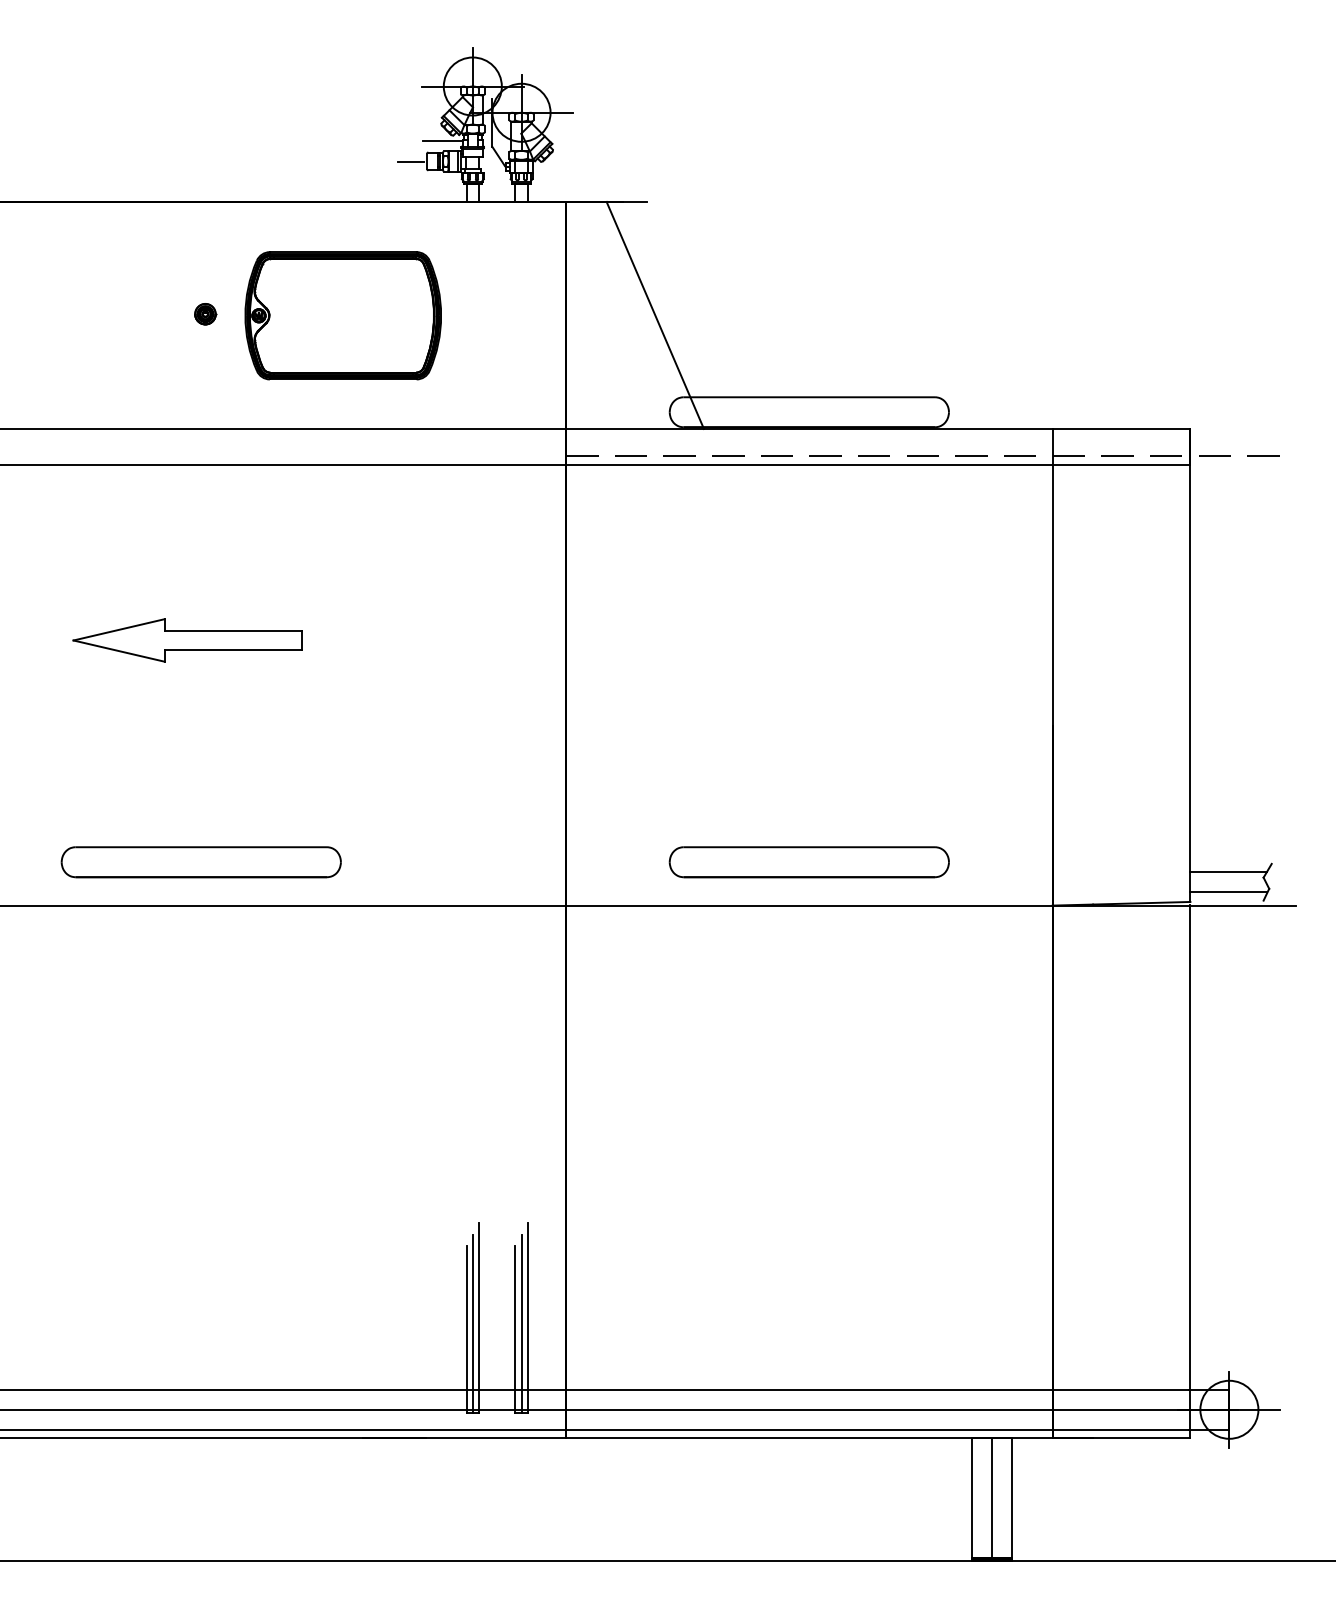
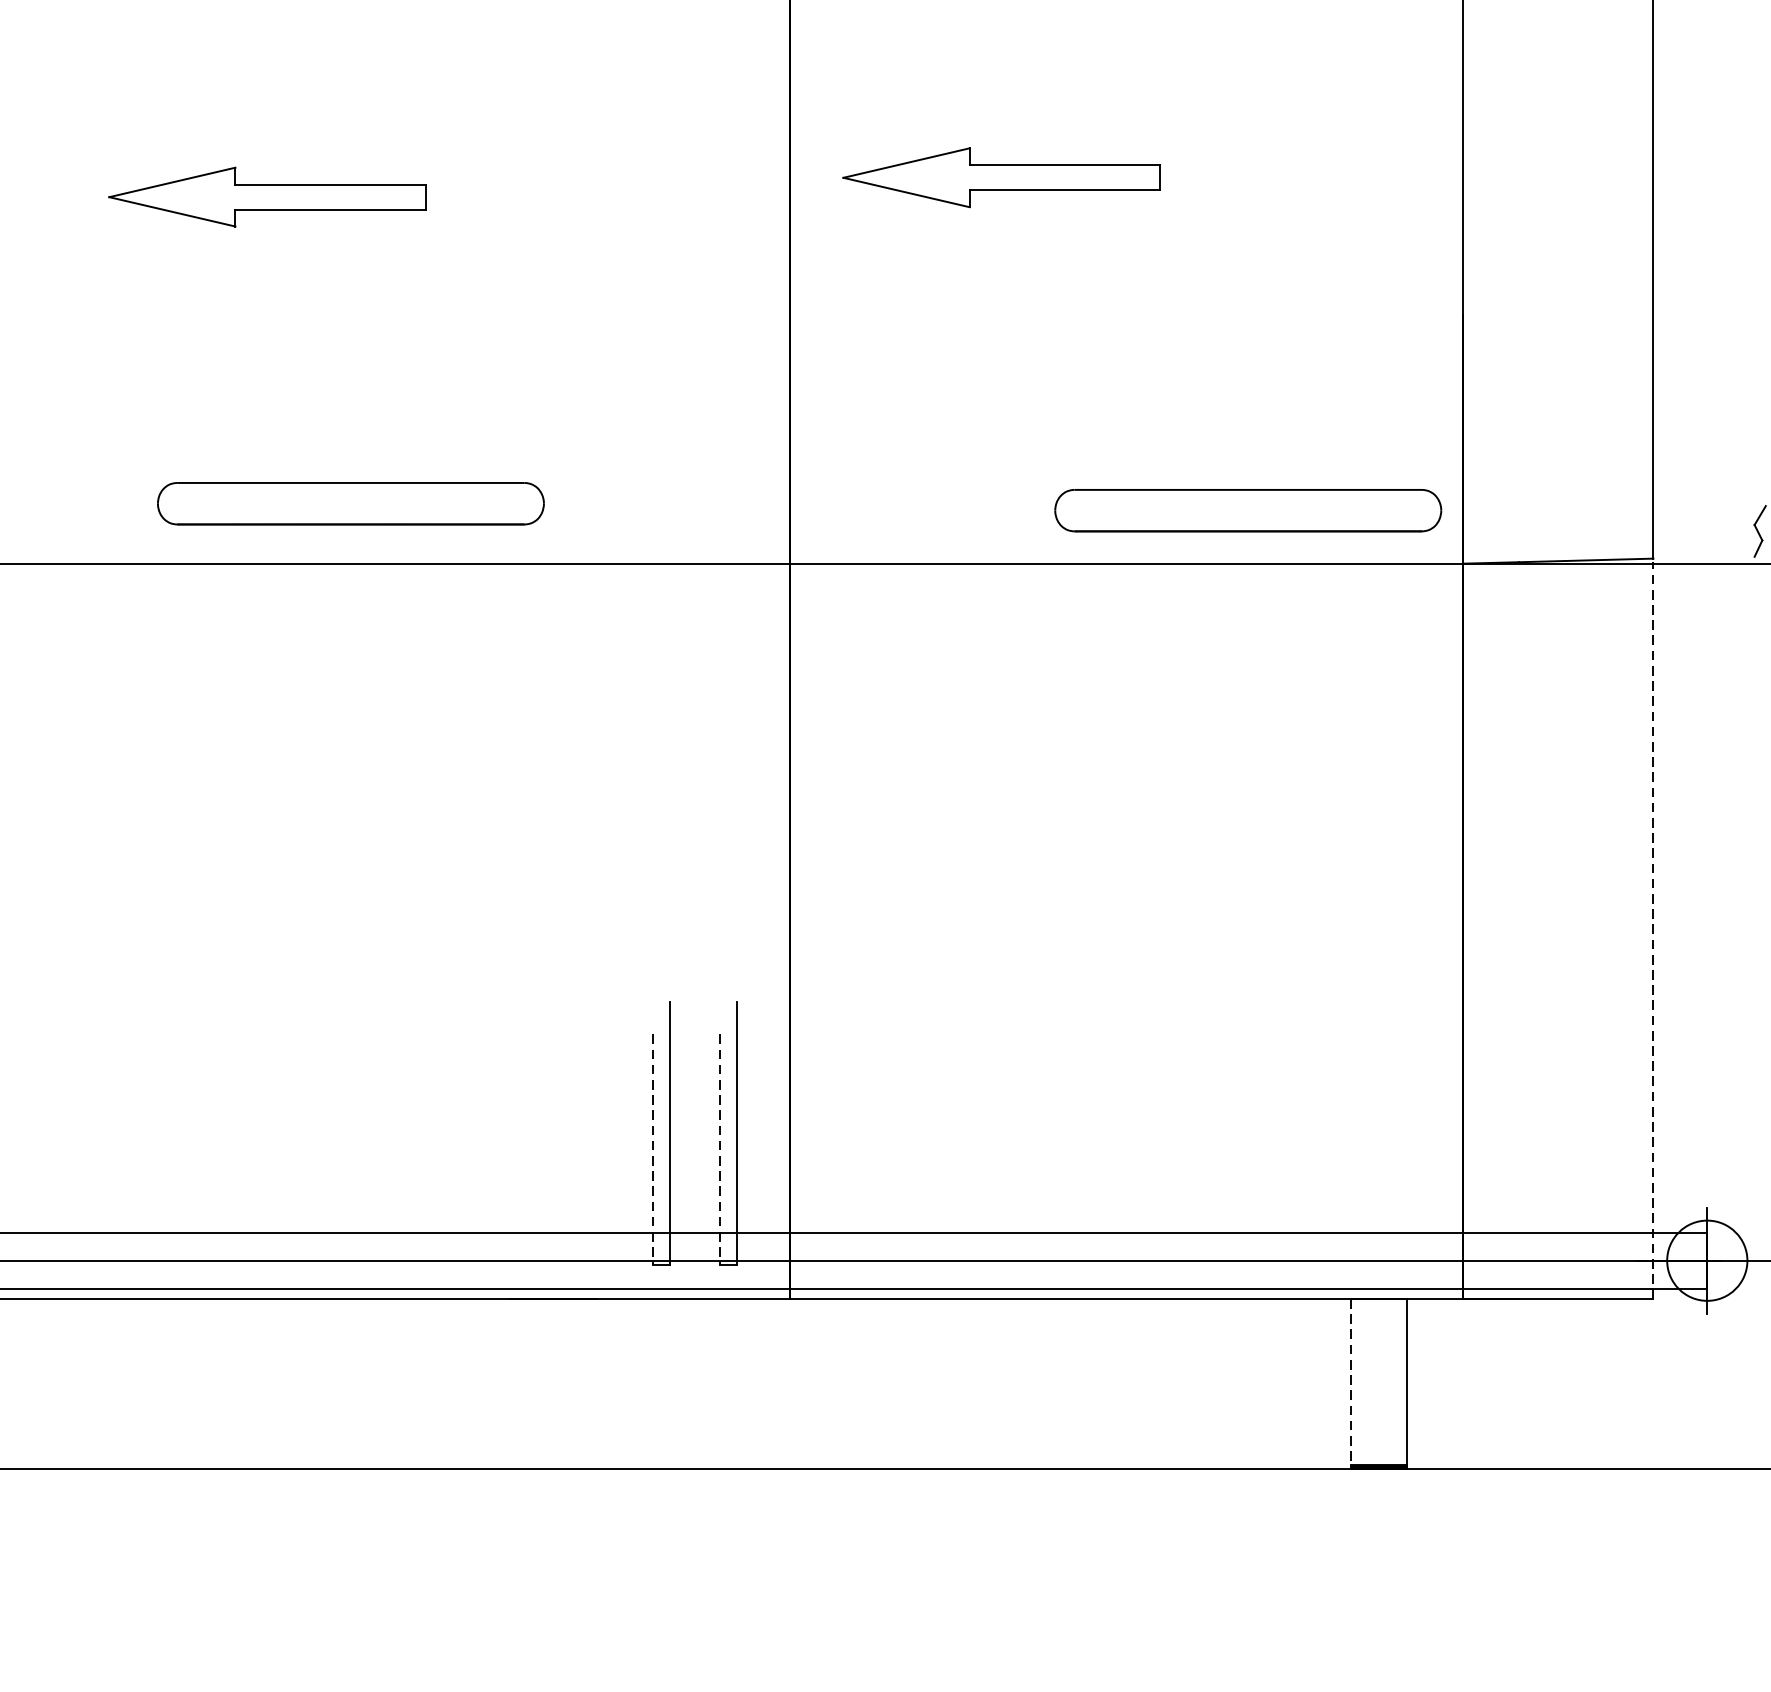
part: (718, 626) -> (1000, 177), added
part: (200, 862) -> (349, 504), moved
part: (808, 862) -> (1247, 511), moved
line: (1228, 871) -> (1706, 516), removed
line: (1228, 891) -> (1706, 544), removed
line: (1190, 1170) -> (1653, 929), solid -> dashed
line: (472, 1323) -> (660, 1141), removed
line: (521, 1323) -> (728, 1141), removed
line: (466, 1329) -> (652, 1149), solid -> dashed
line: (515, 1329) -> (720, 1149), solid -> dashed
line: (991, 1497) -> (1378, 1381), removed
line: (971, 1499) -> (1350, 1384), solid -> dashed

